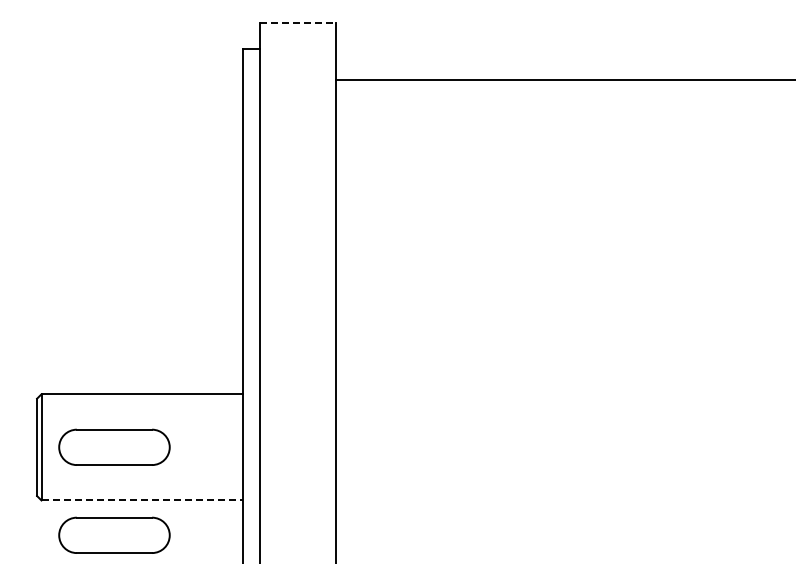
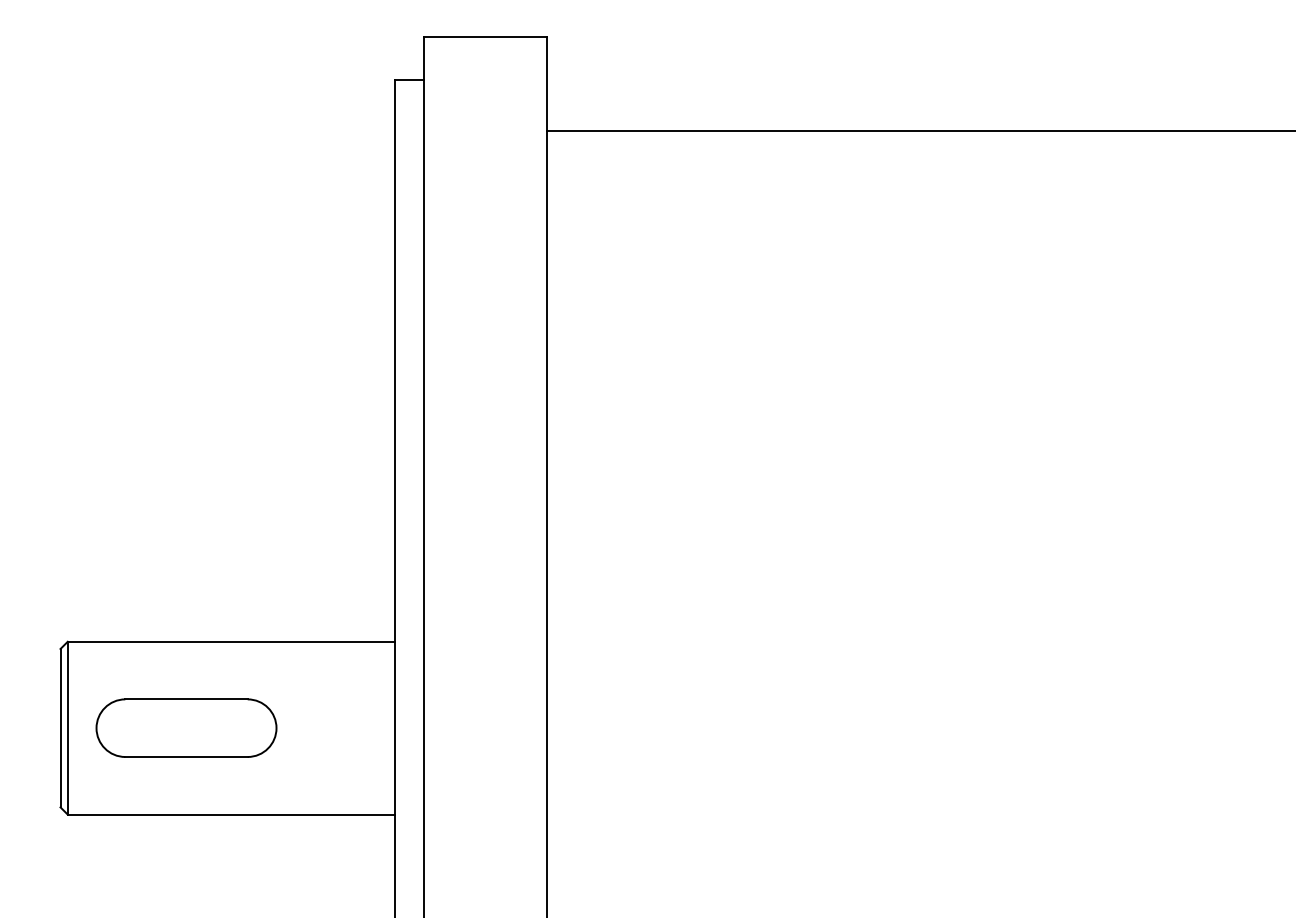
line: (298, 22) -> (486, 36), dashed -> solid
line: (142, 500) -> (232, 814), dashed -> solid
part: (114, 534) -> (186, 869), removed

